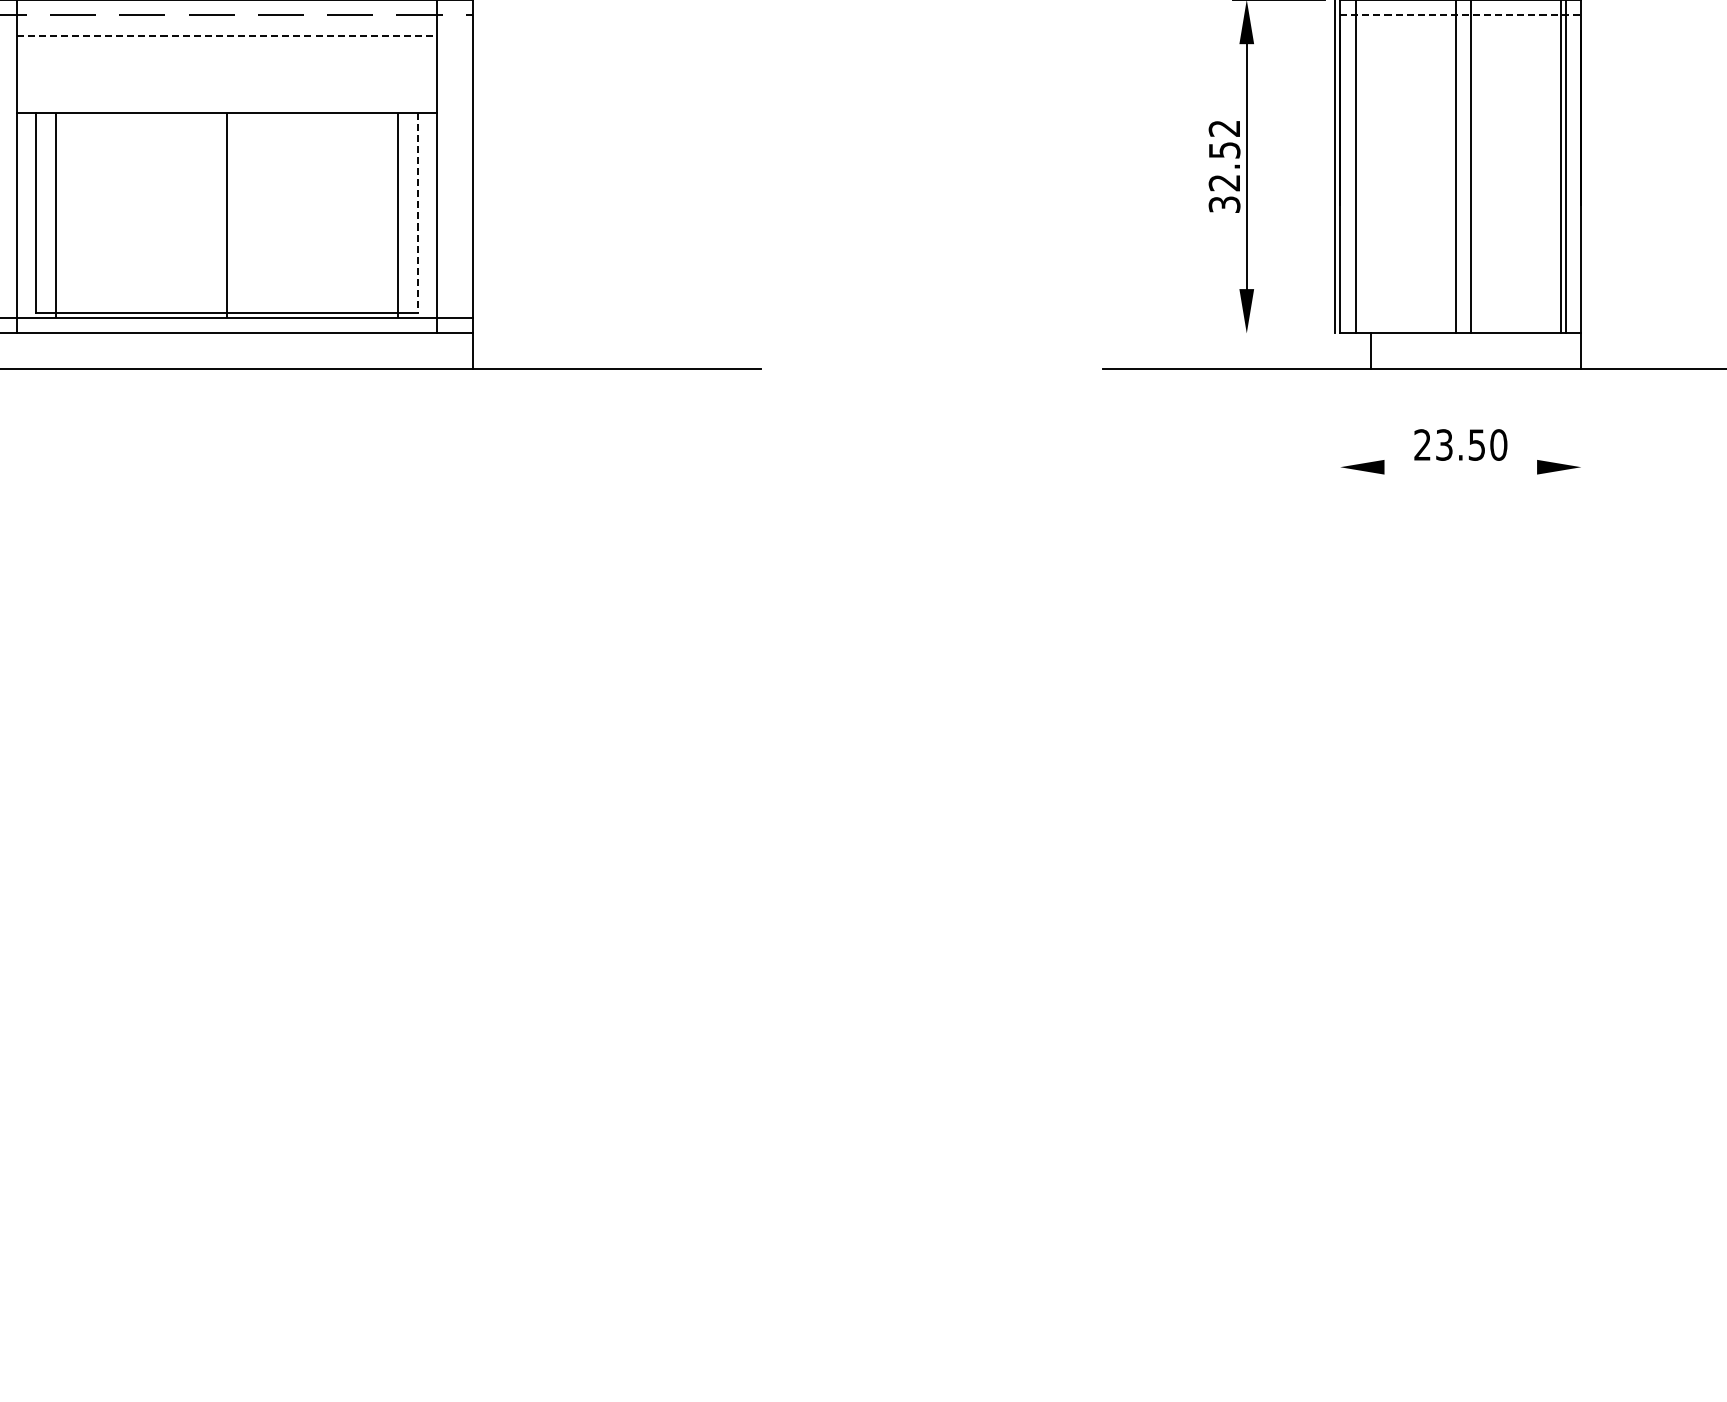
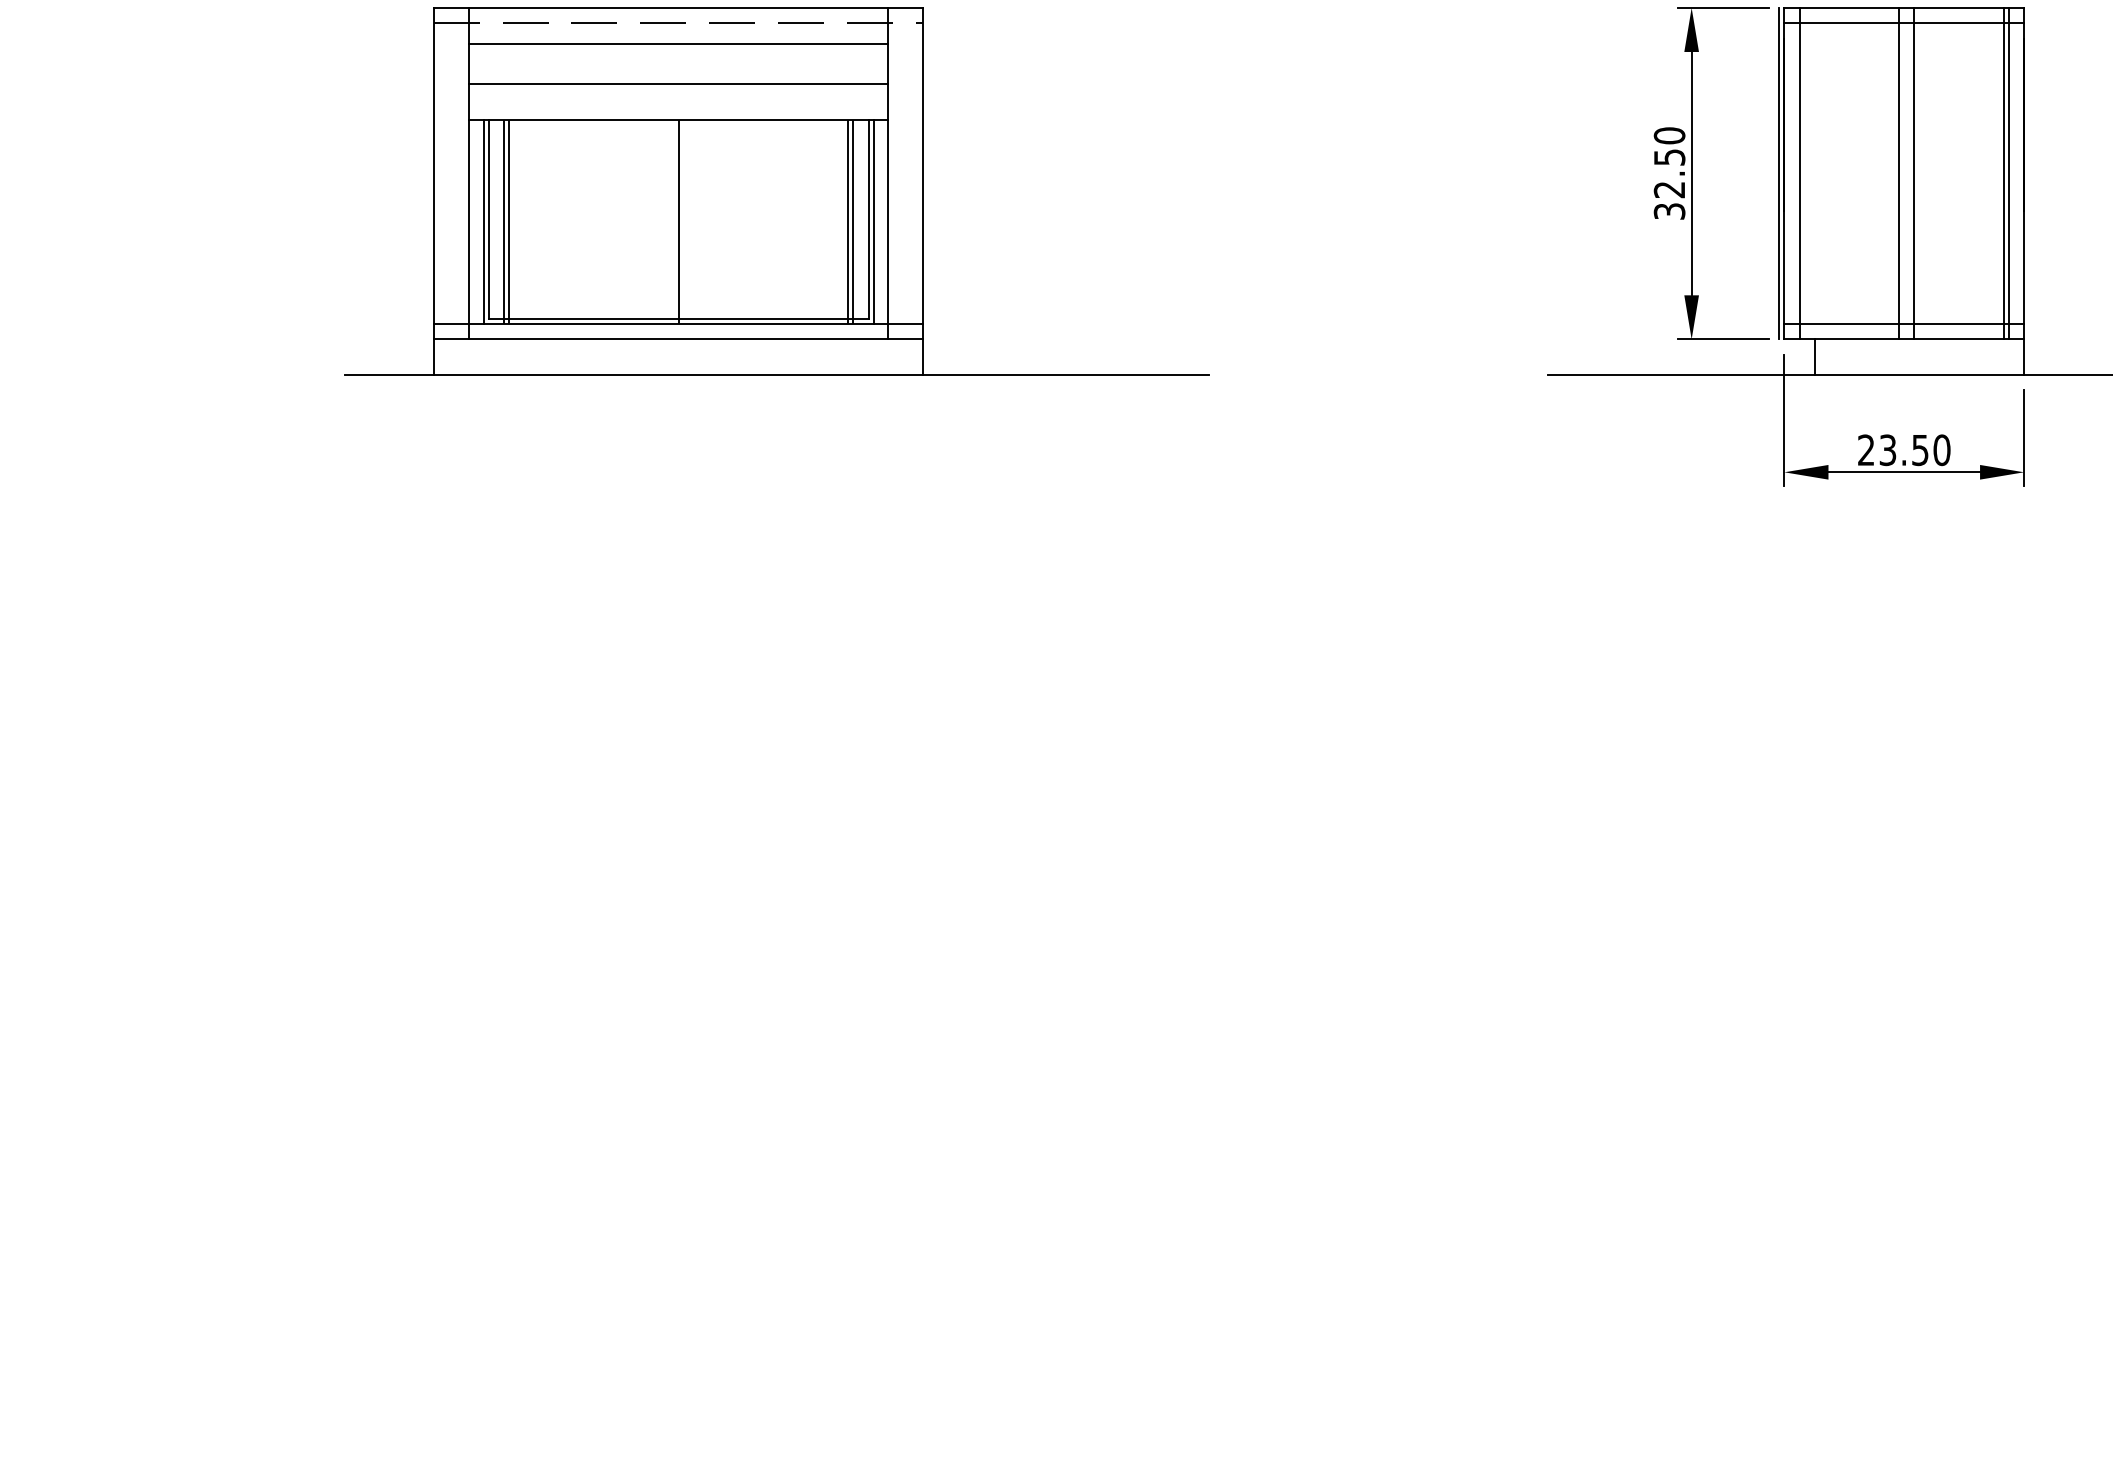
line: (1461, 15) -> (1904, 23), dashed -> solid
line: (227, 35) -> (679, 43), dashed -> solid
line: (226, 76) -> (678, 84), added
text: (1224, 128) -> (1669, 135), 32.52 -> 32.50
line: (418, 213) -> (868, 220), dashed -> solid
line: (30, 215) -> (483, 222), added
line: (50, 215) -> (503, 222), added
line: (403, 215) -> (853, 222), added
line: (423, 215) -> (873, 222), added
line: (1461, 318) -> (1904, 324), added
line: (1278, 333) -> (1723, 339), added
line: (1340, 414) -> (1784, 419), added
line: (1581, 432) -> (2024, 437), added
line: (1461, 467) -> (1904, 472), added

